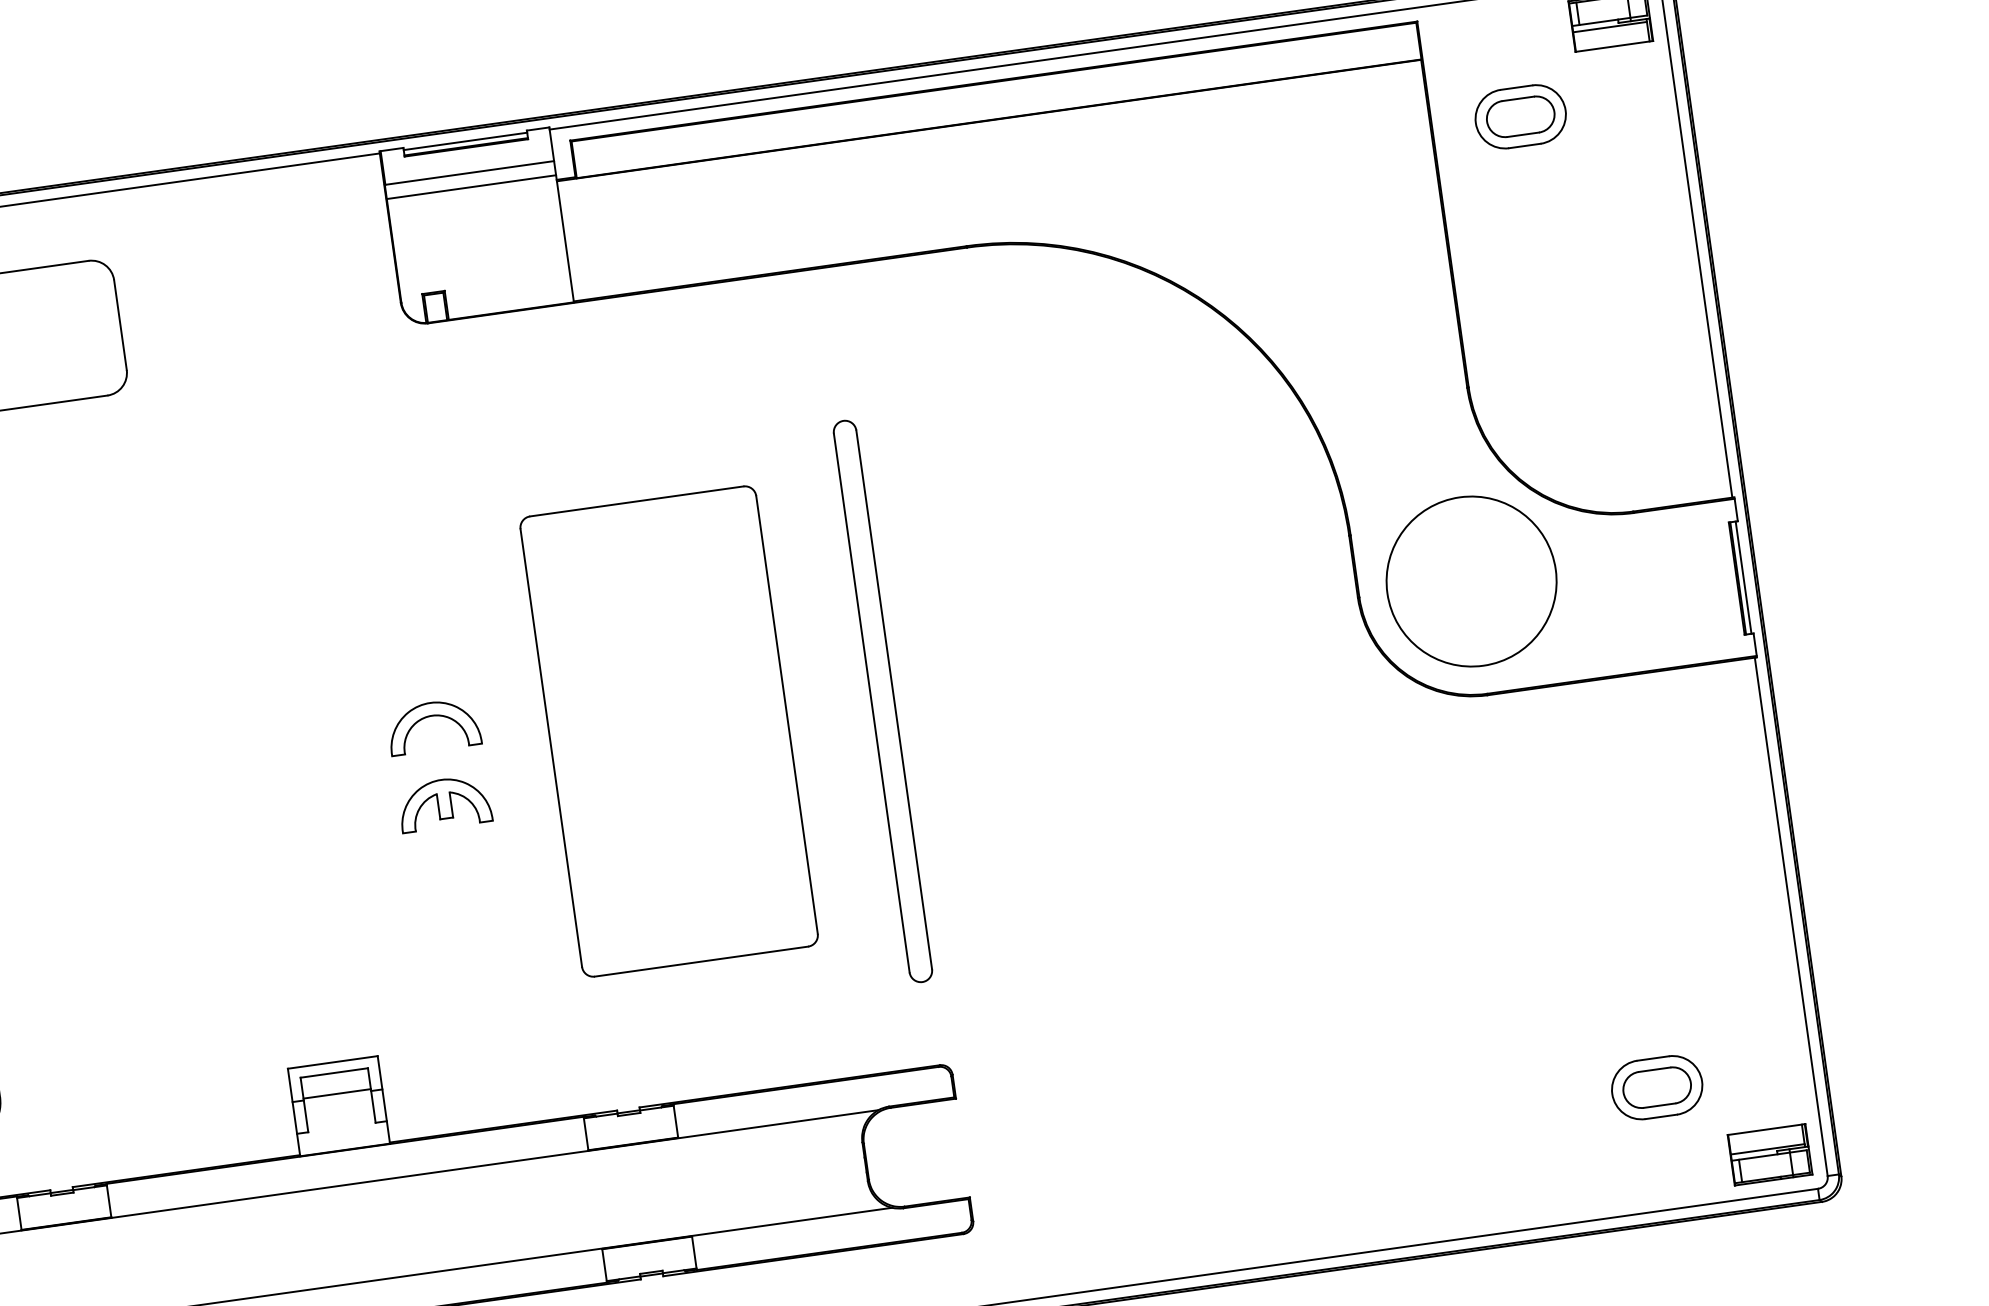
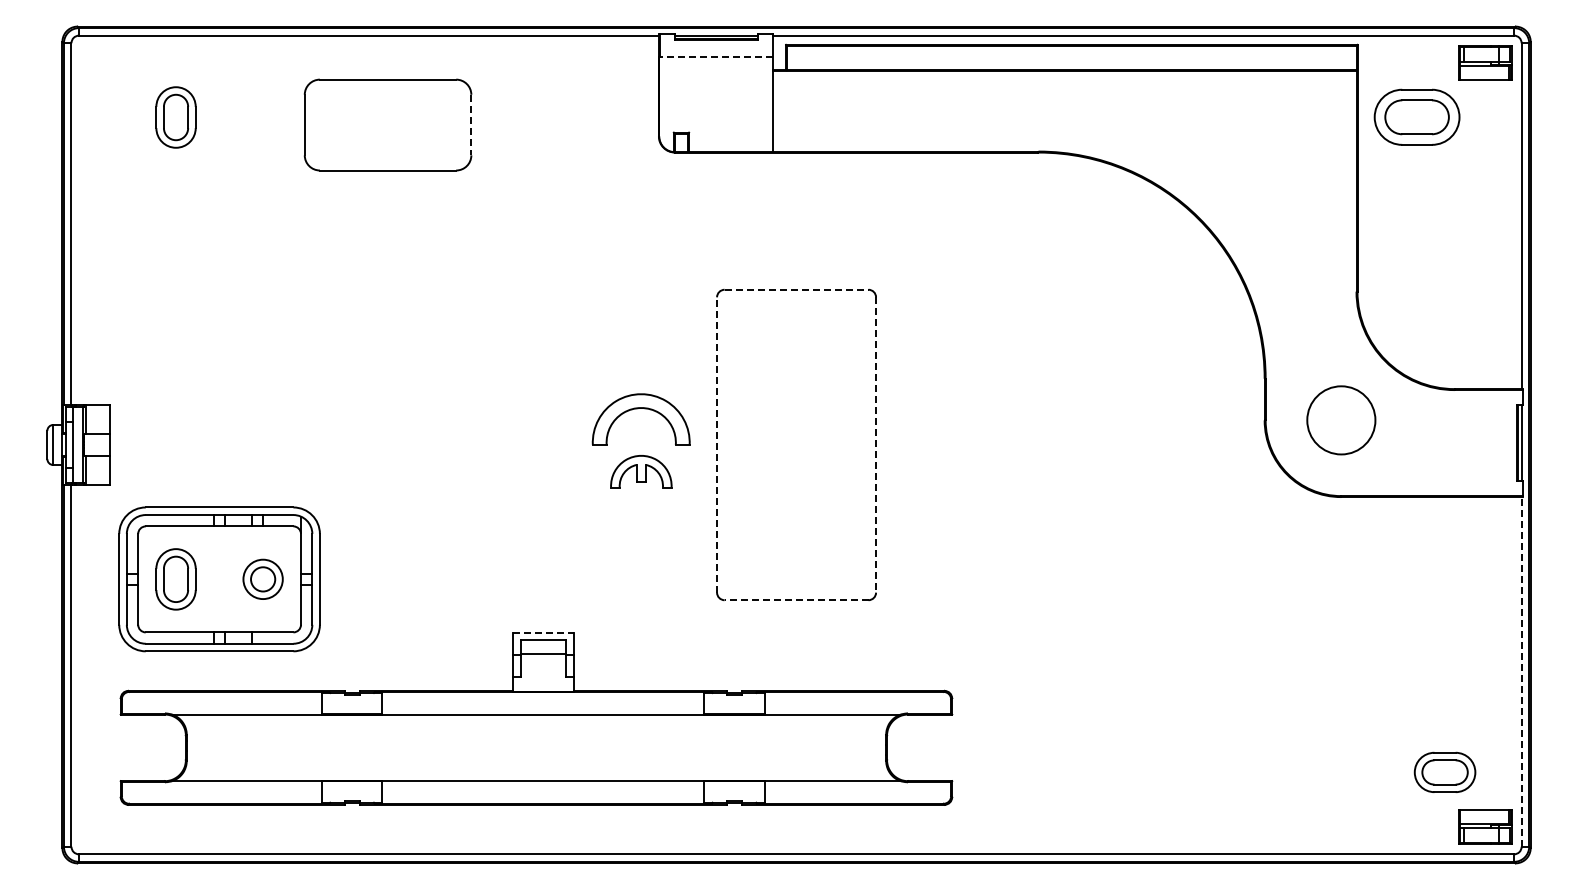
part: (1519, 116) -> (1416, 117), size x1.4
line: (468, 172) -> (715, 56), solid -> dashed
line: (471, 187) -> (716, 66), removed
line: (120, 325) -> (471, 125), solid -> dashed
line: (636, 501) -> (796, 289), solid -> dashed
circle: (1471, 581) -> (1341, 420), size x0.6
part: (882, 700) -> (940, 444), removed
line: (787, 714) -> (876, 444), solid -> dashed
part: (433, 726) -> (641, 419), size x1.6
line: (551, 747) -> (717, 444), solid -> dashed
line: (1790, 916) -> (1521, 671), solid -> dashed
line: (701, 962) -> (796, 600), solid -> dashed
line: (333, 1062) -> (543, 632), solid -> dashed
part: (1656, 1086) -> (1444, 771), moved

